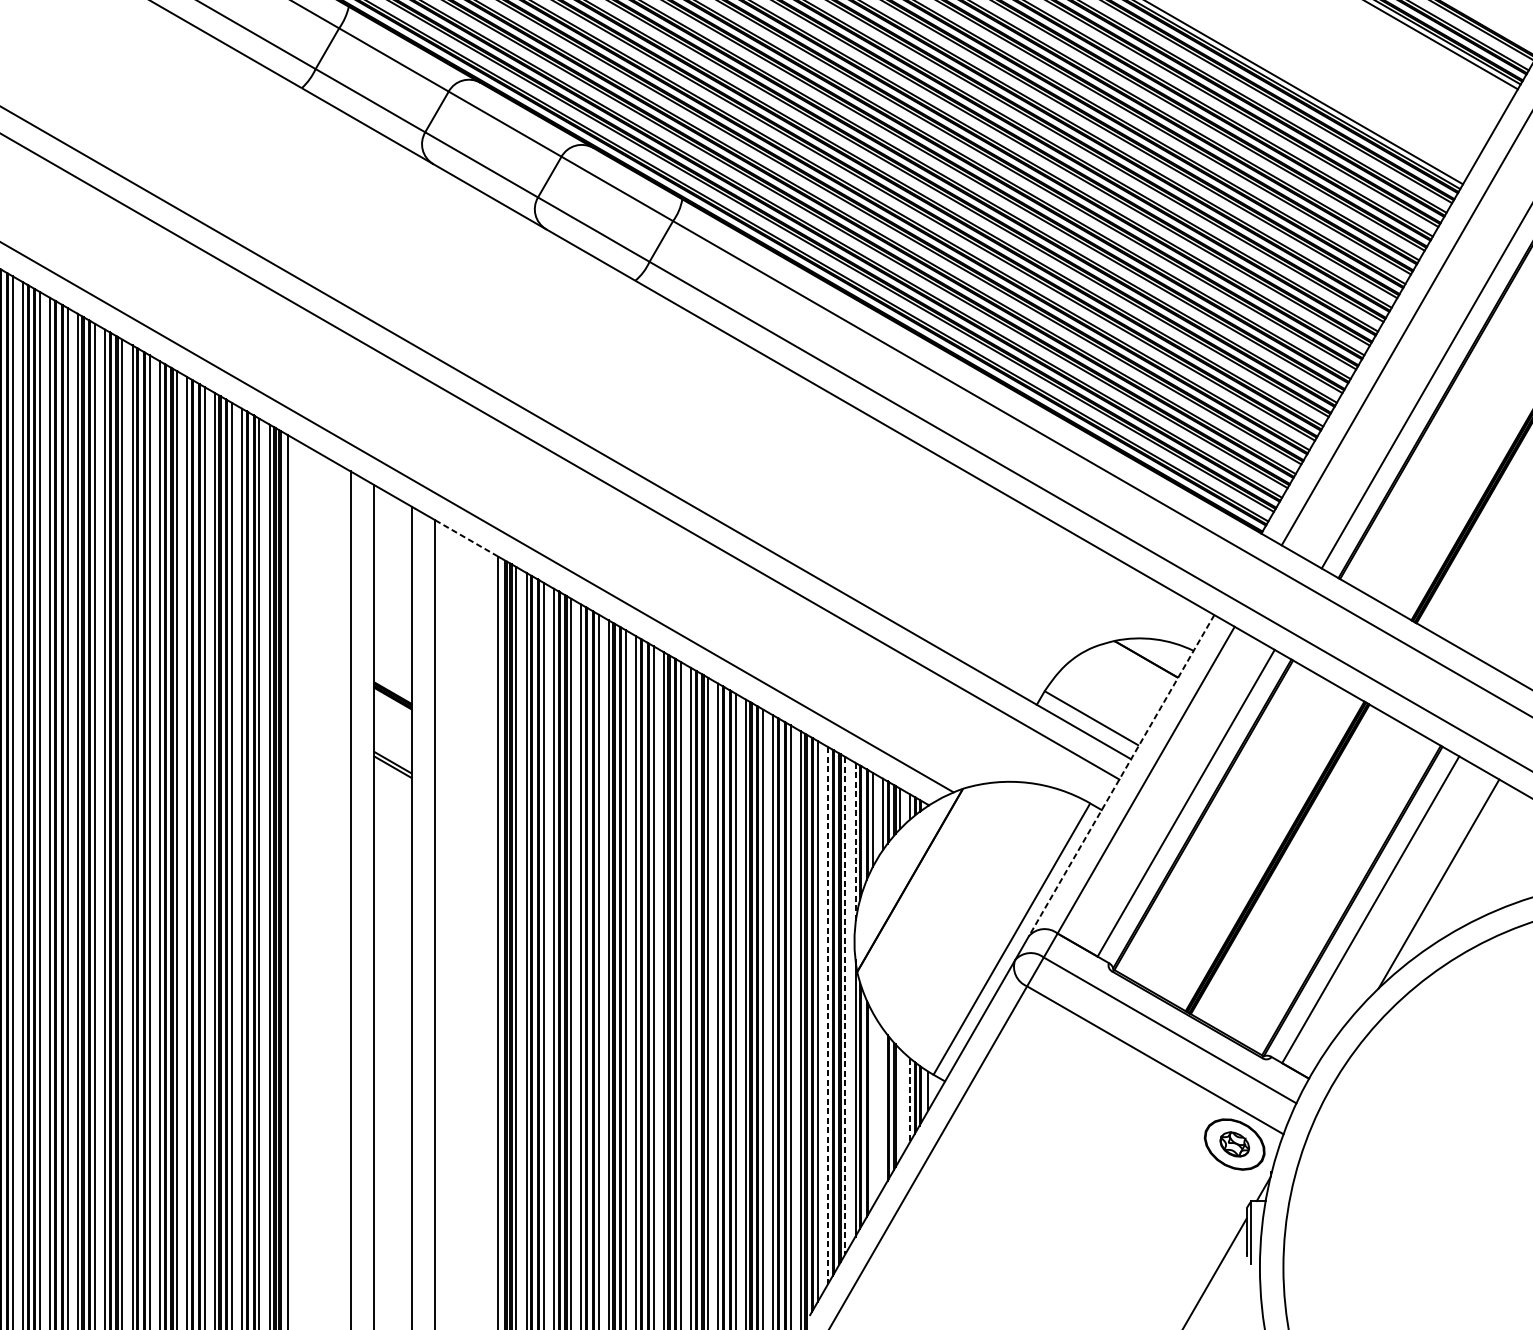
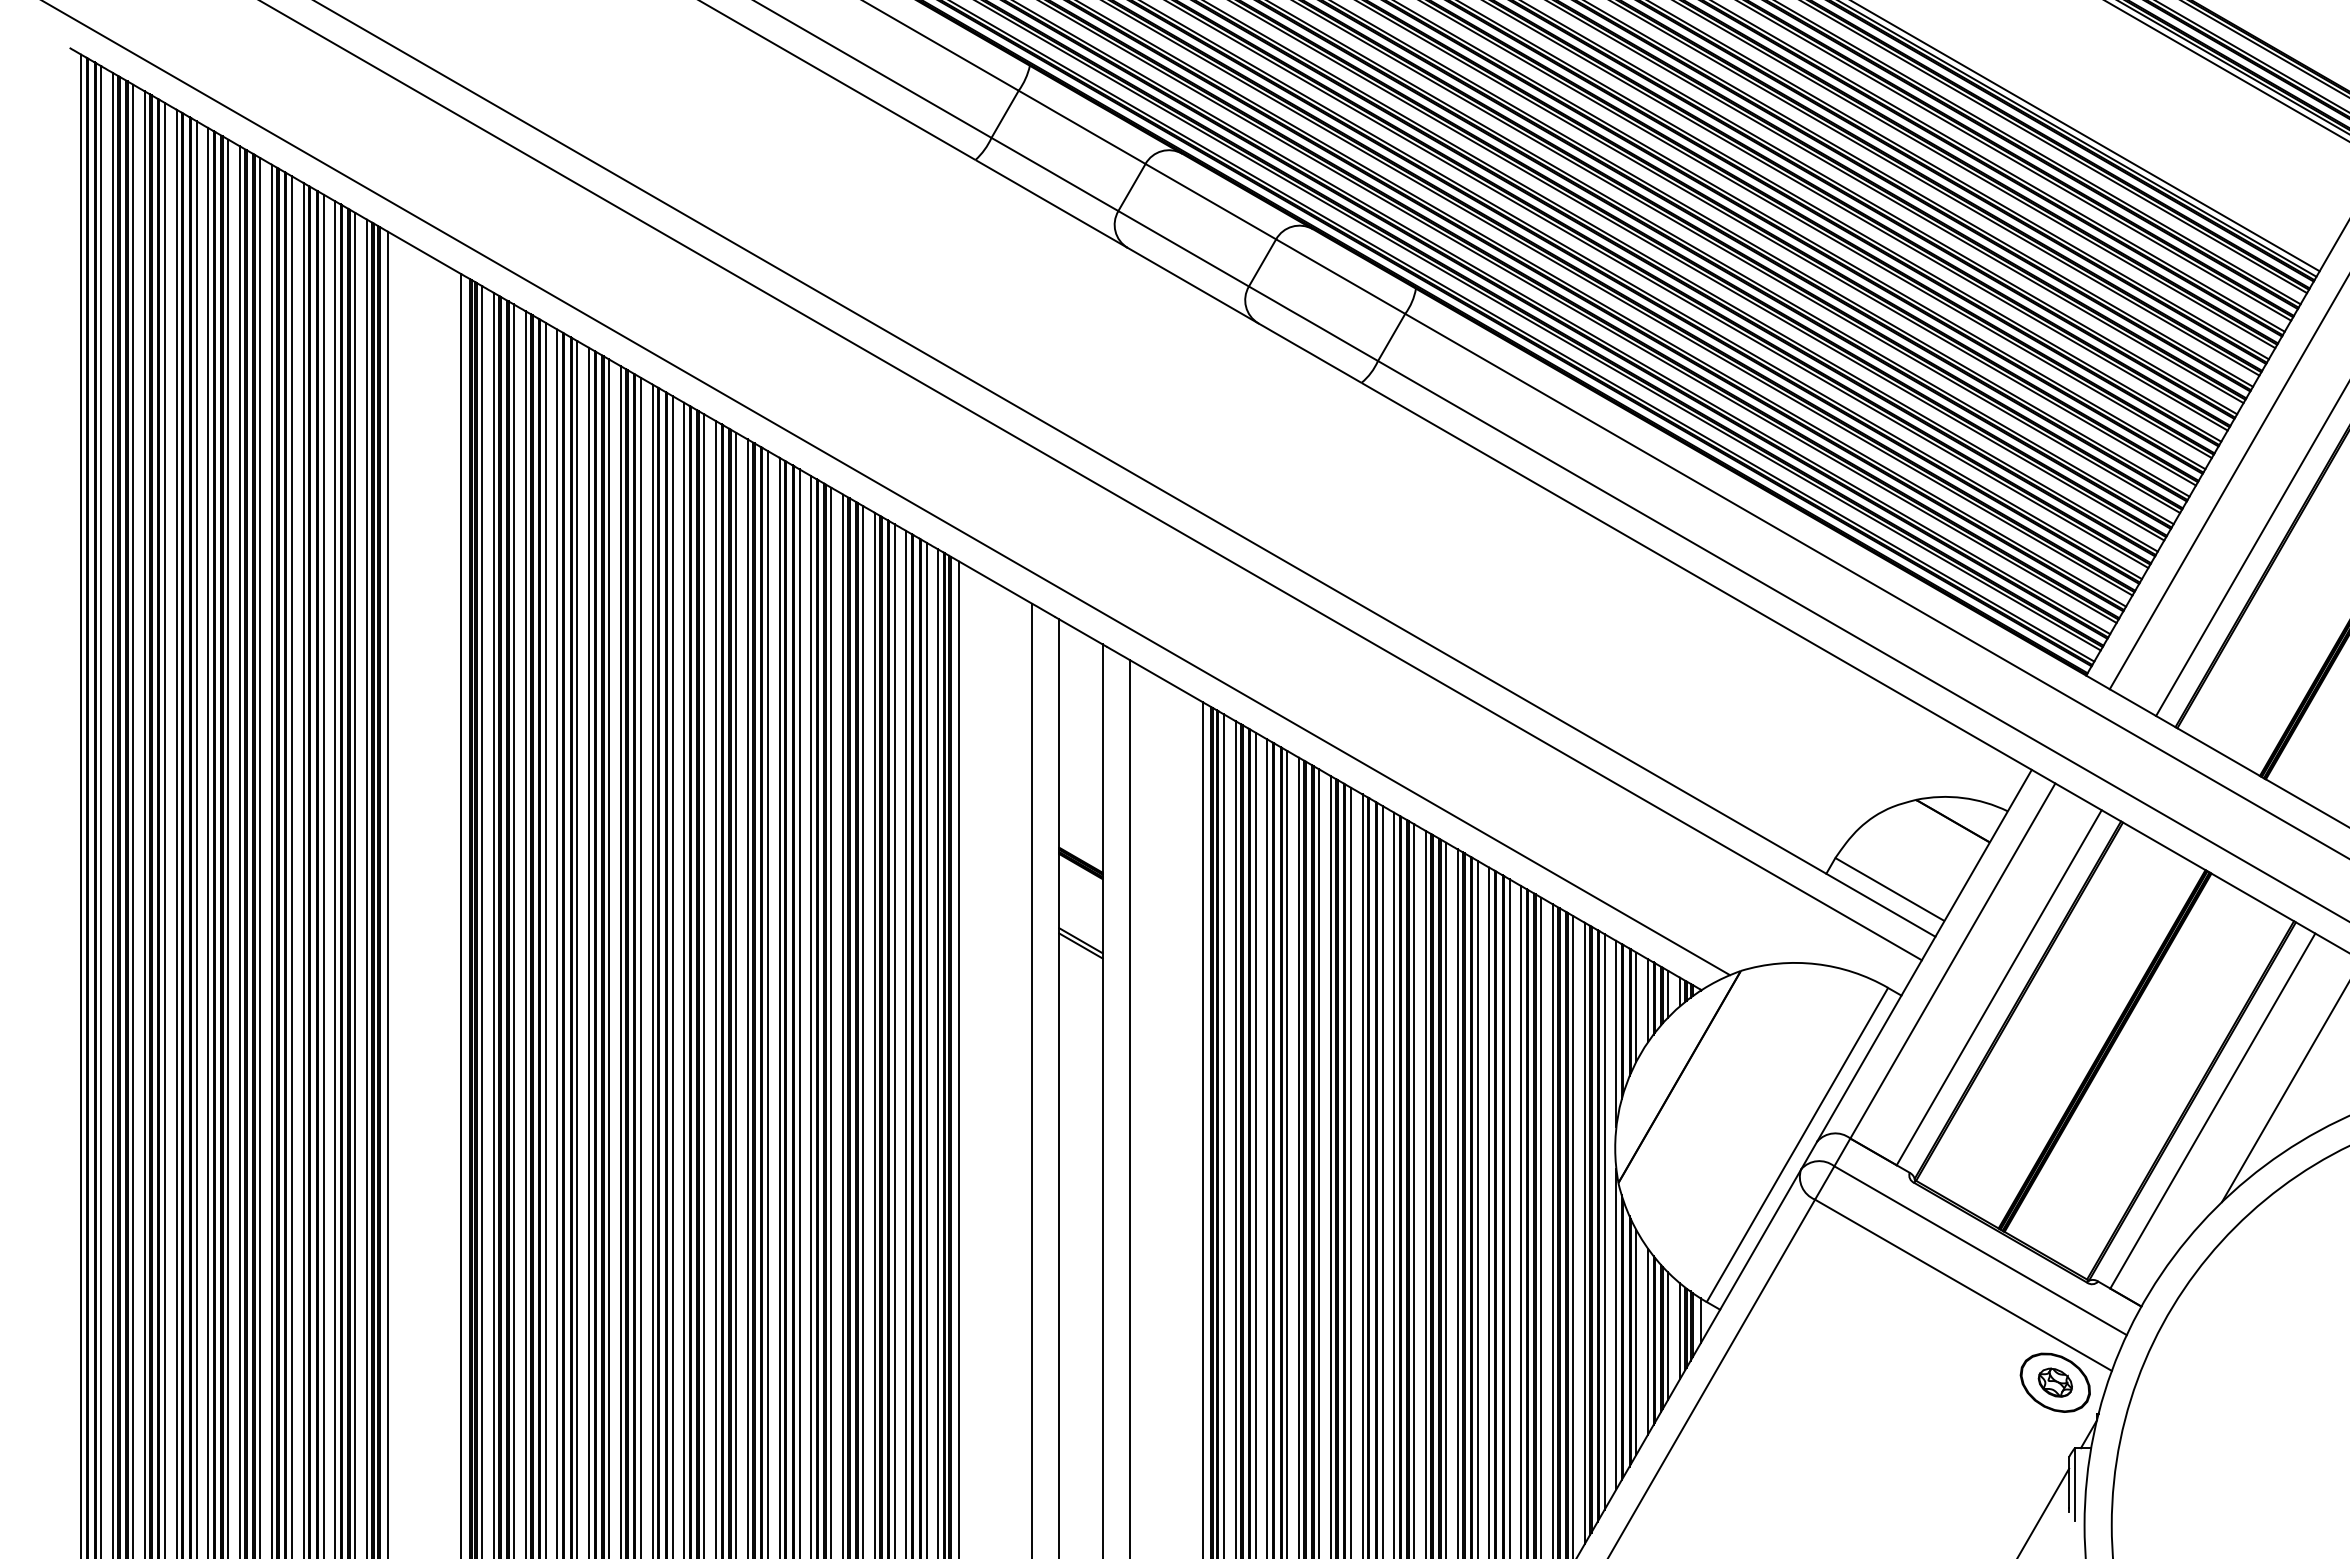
line: (466, 538) -> (1166, 681), dashed -> solid
line: (1121, 775) -> (1924, 955), dashed -> solid
line: (855, 843) -> (1616, 1034), dashed -> solid
line: (845, 1005) -> (1604, 1221), dashed -> solid
line: (827, 1015) -> (1584, 1233), dashed -> solid
line: (910, 1100) -> (1679, 1331), dashed -> solid
line: (900, 1103) -> (1668, 1335), added
line: (883, 1108) -> (1648, 1341), added
line: (872, 1109) -> (1636, 1342), added

